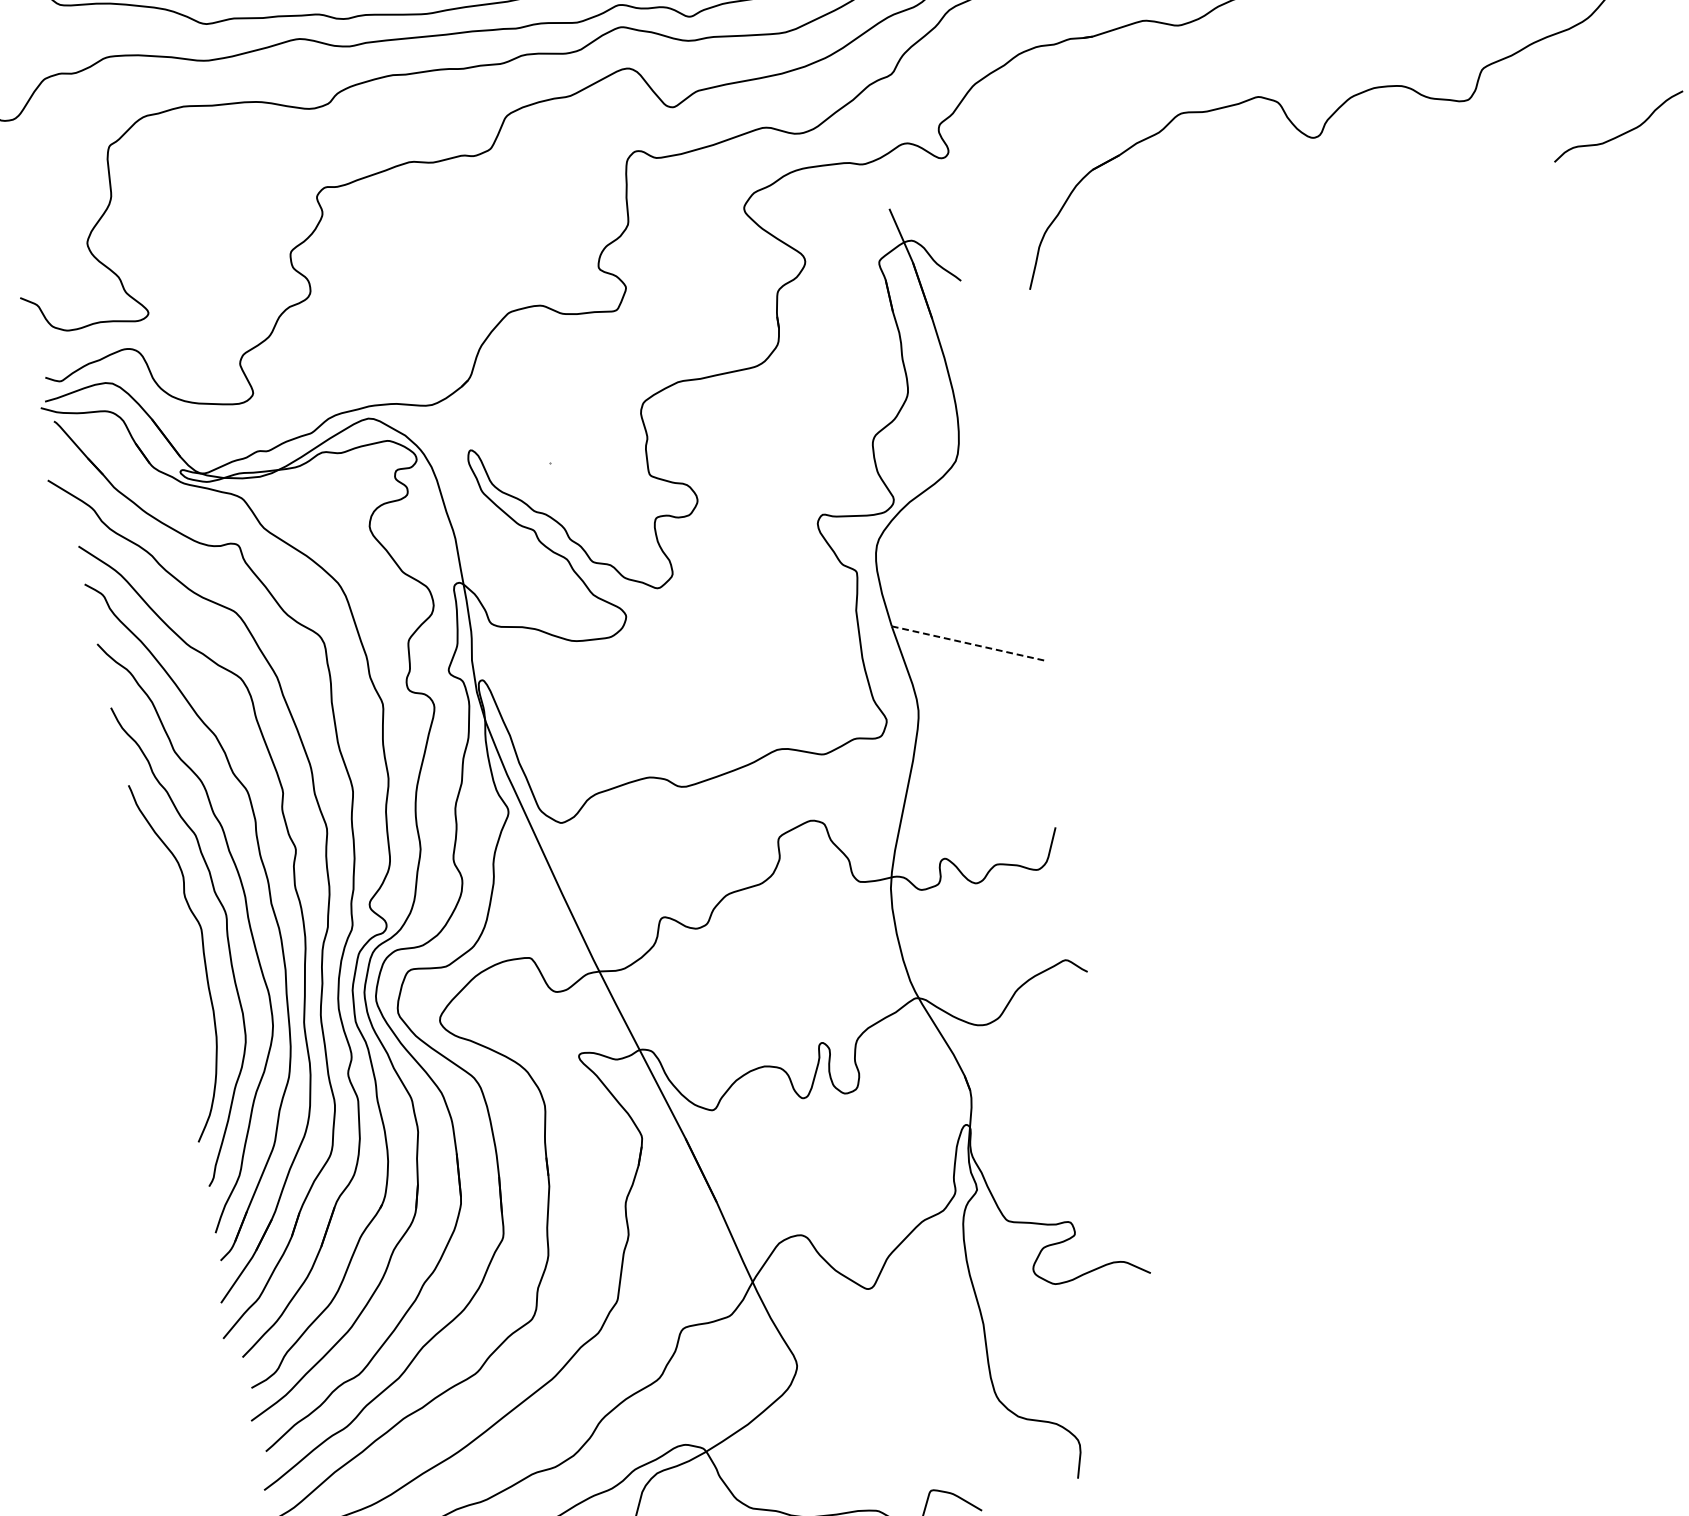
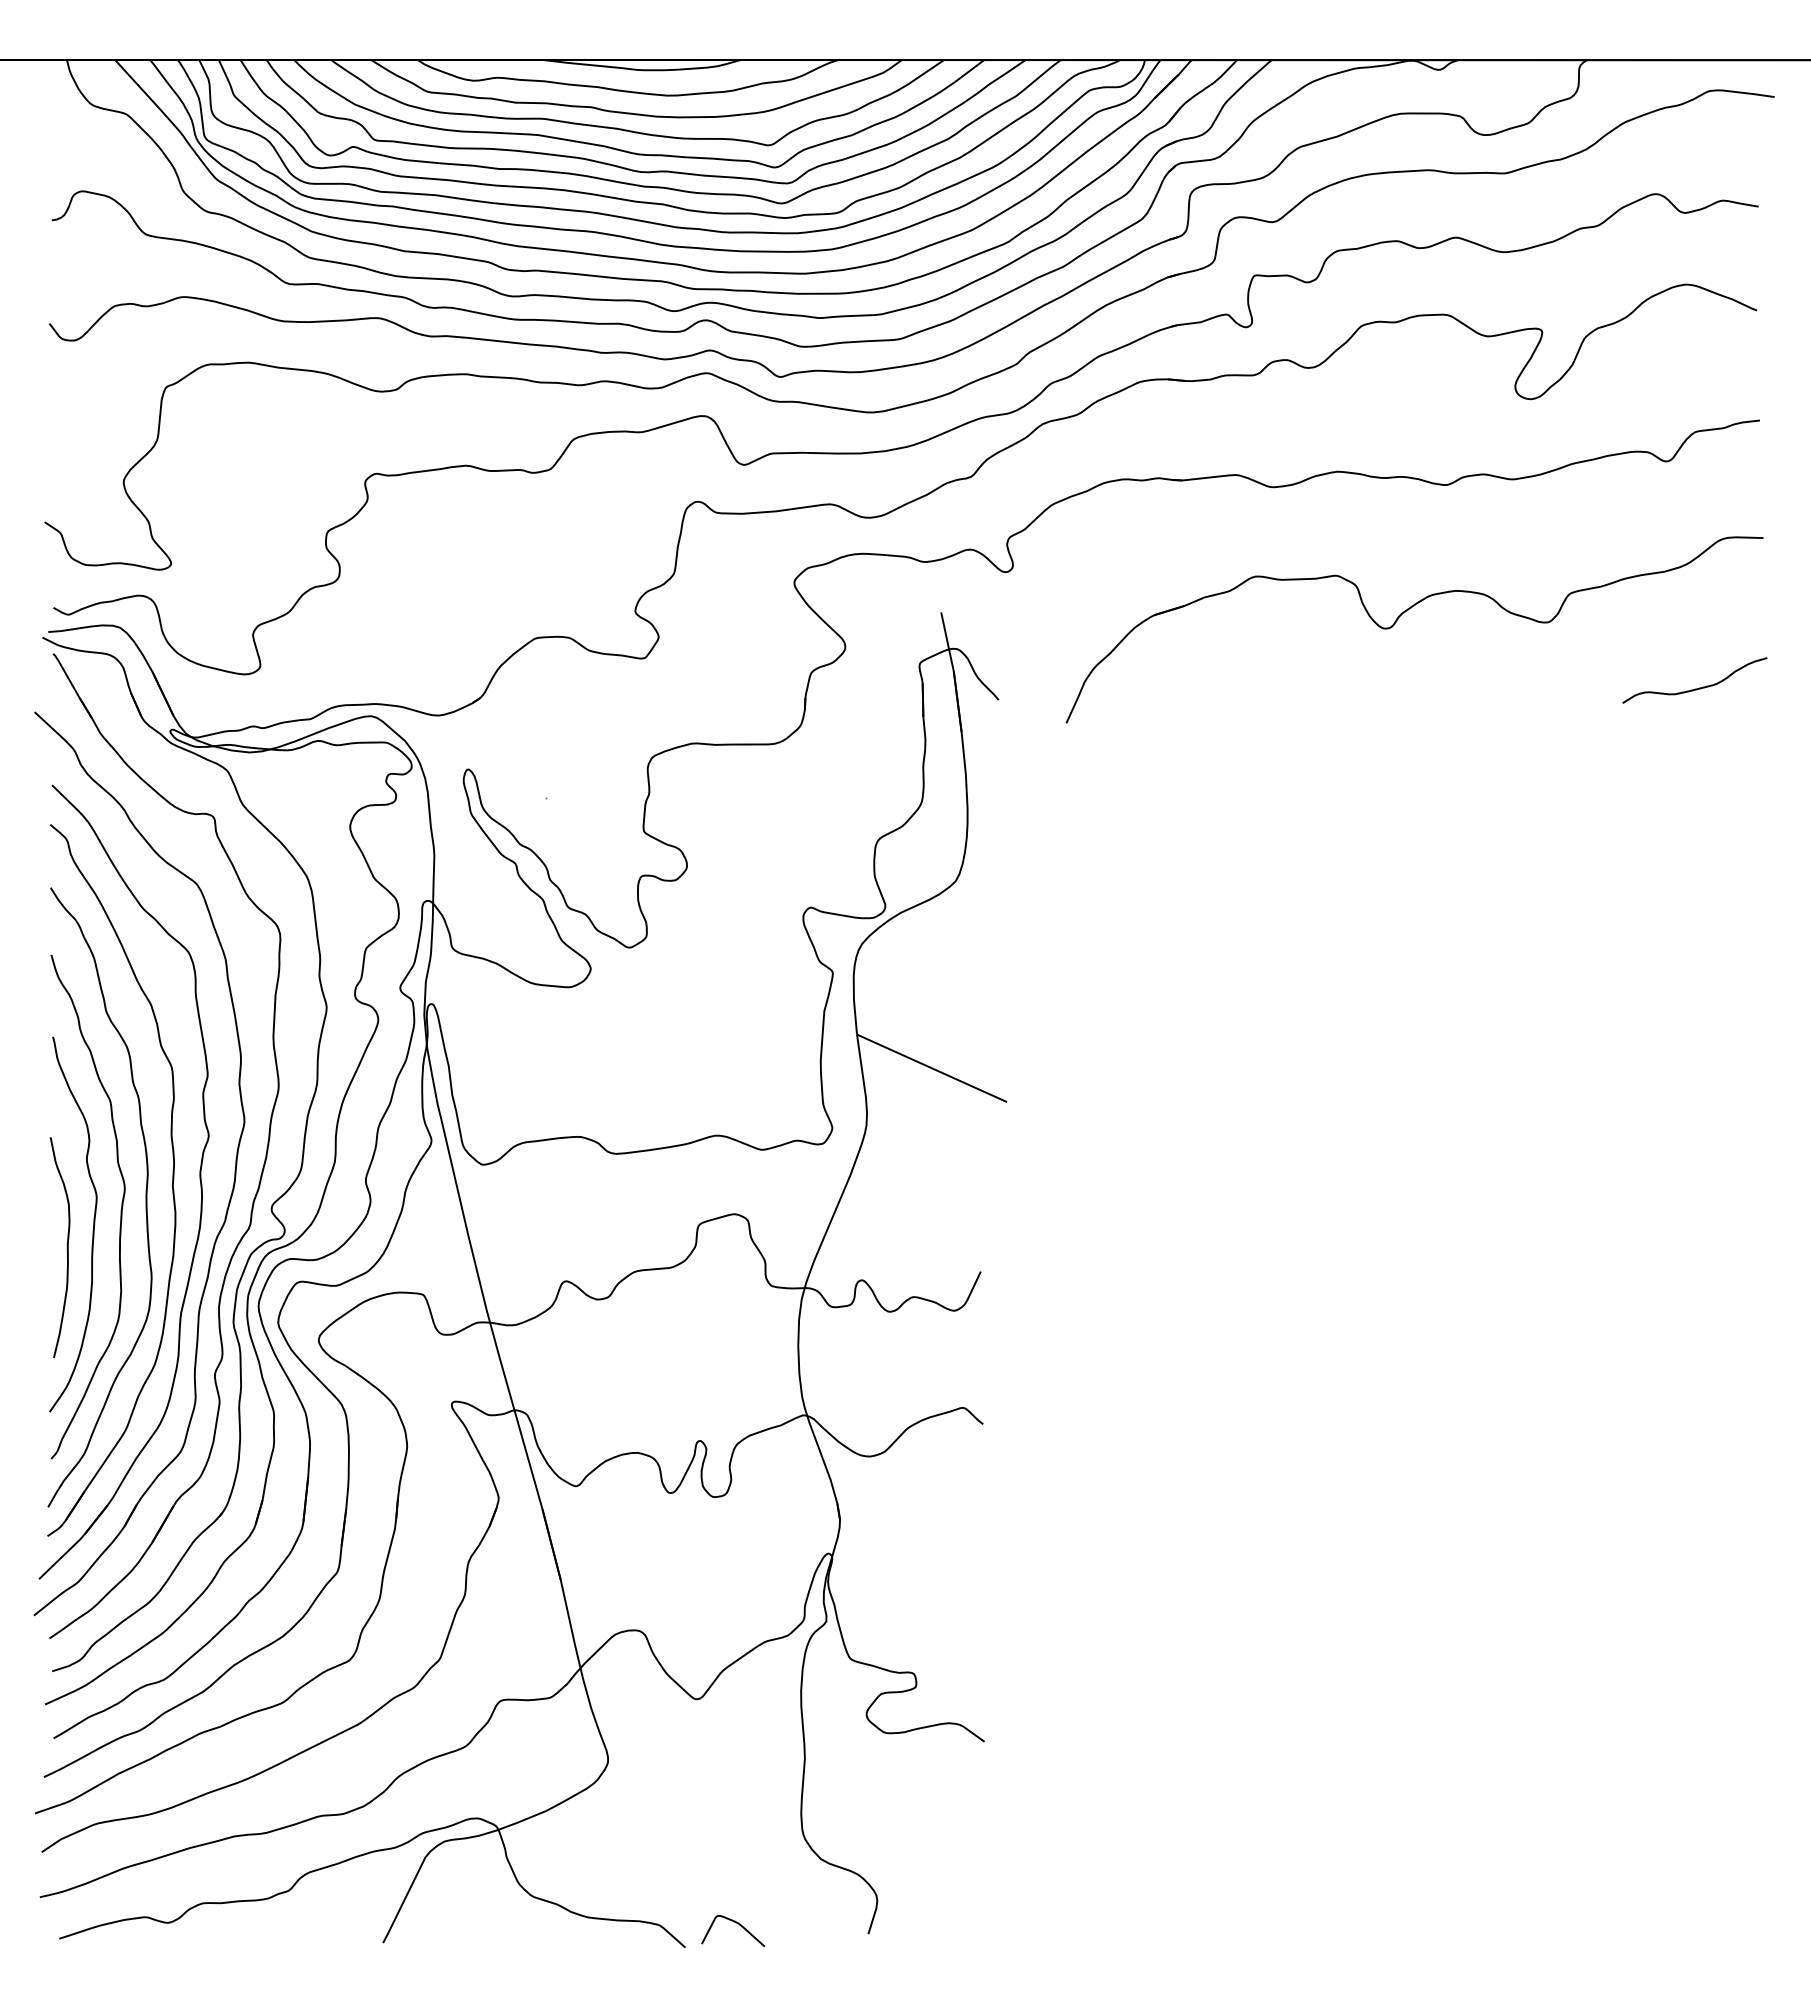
line: (970, 643) -> (932, 1068), dashed -> solid
curve: (182, 982) -> (66, 1247), added

